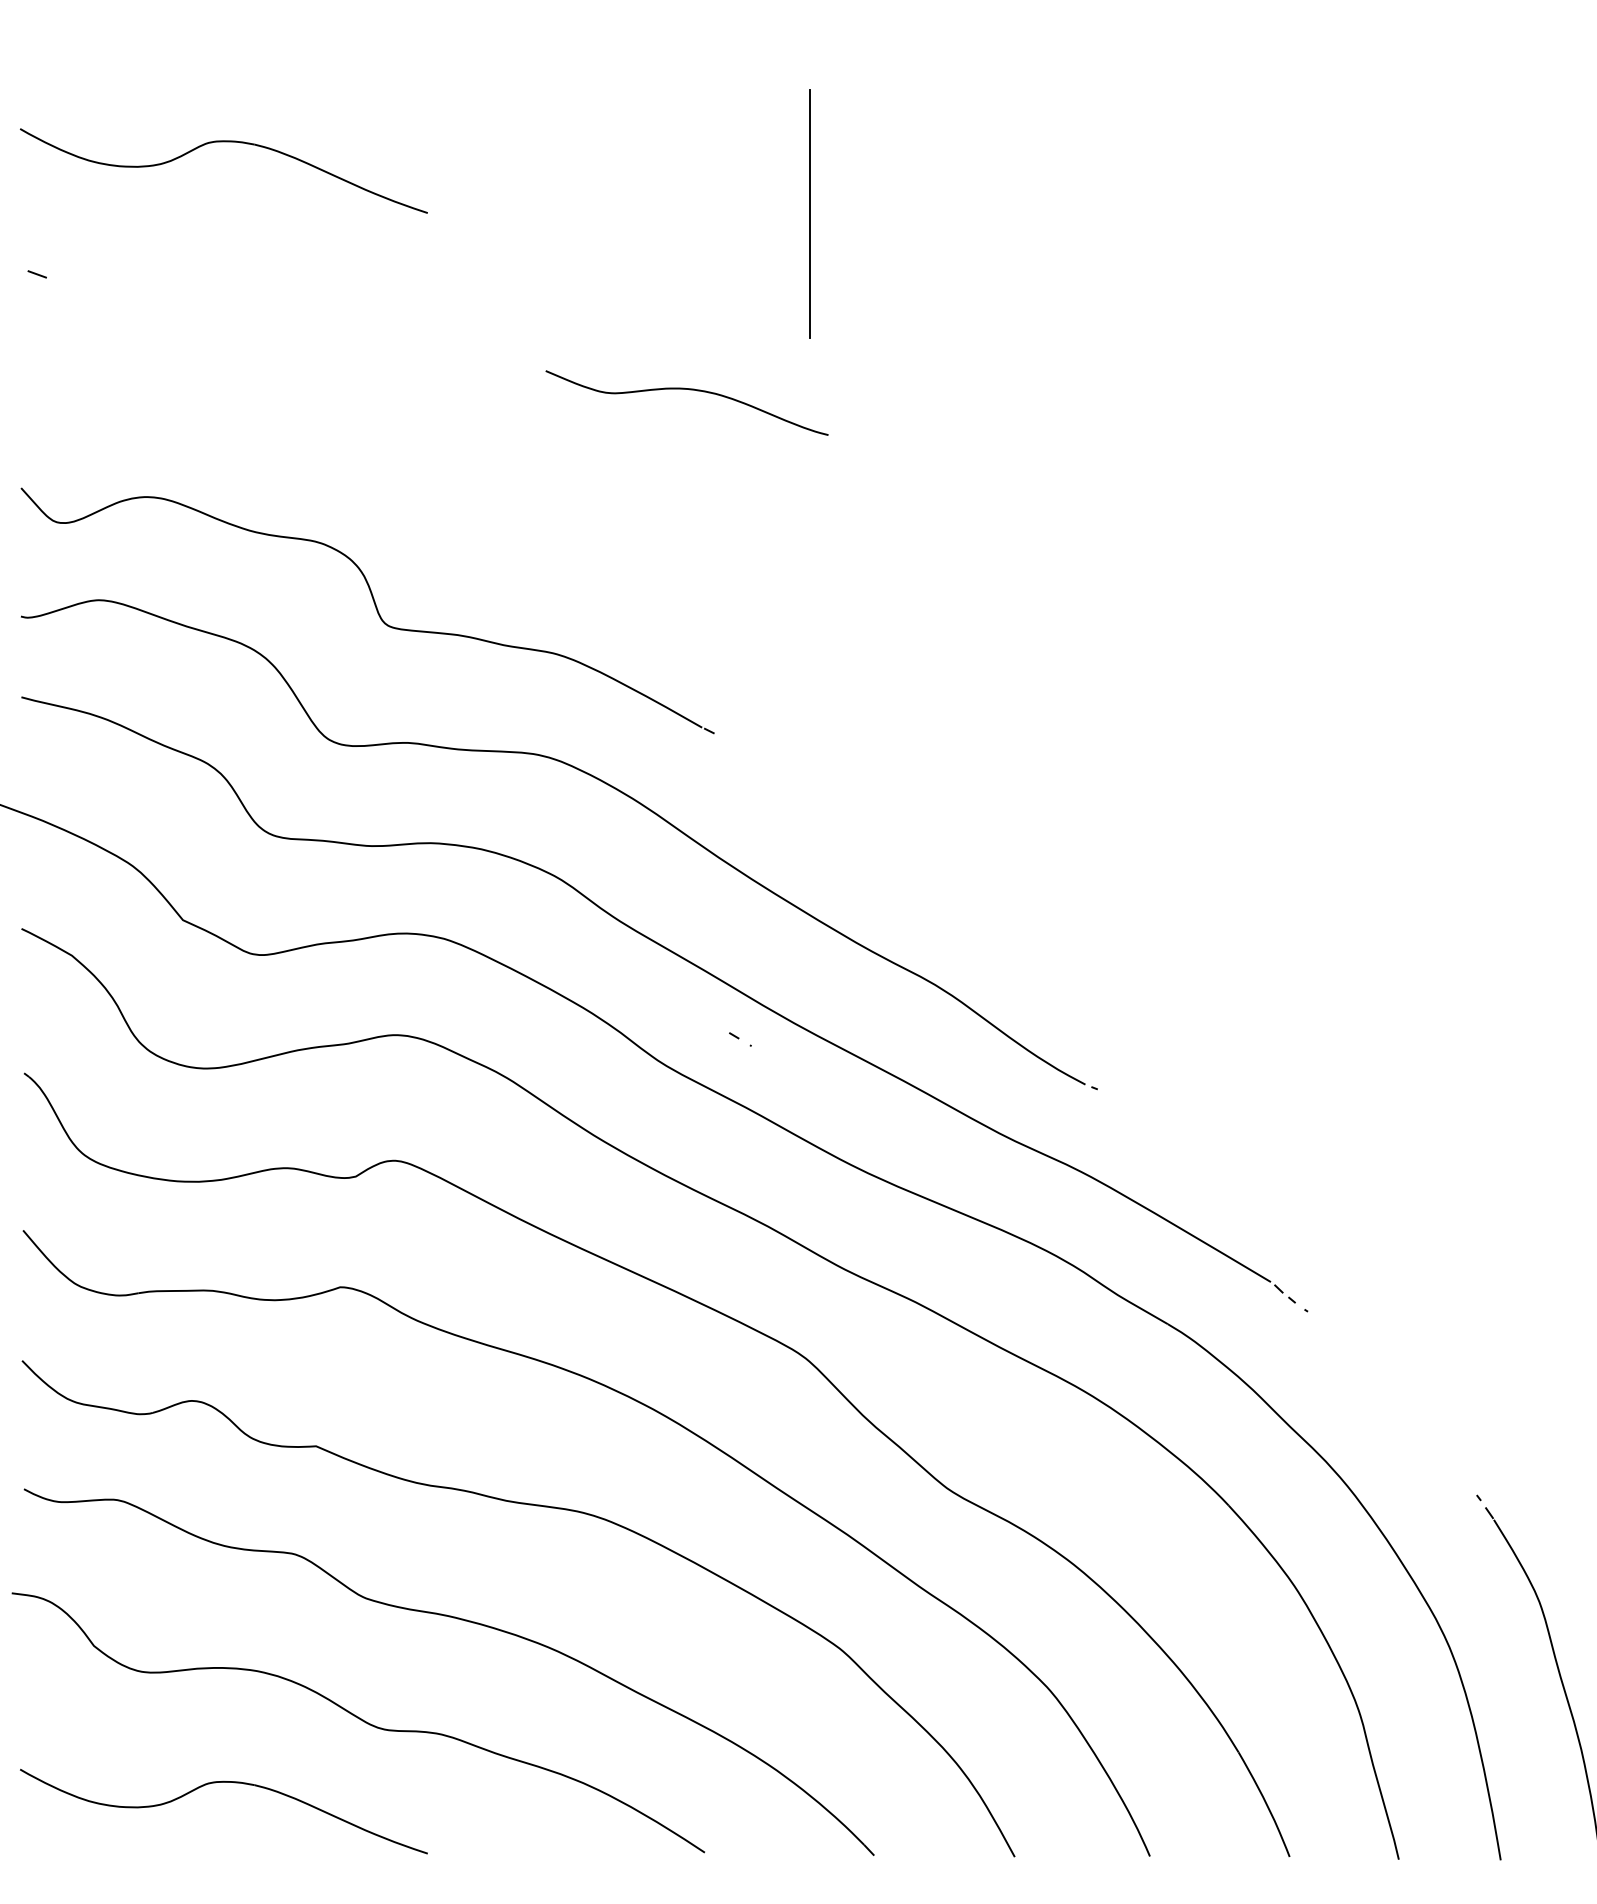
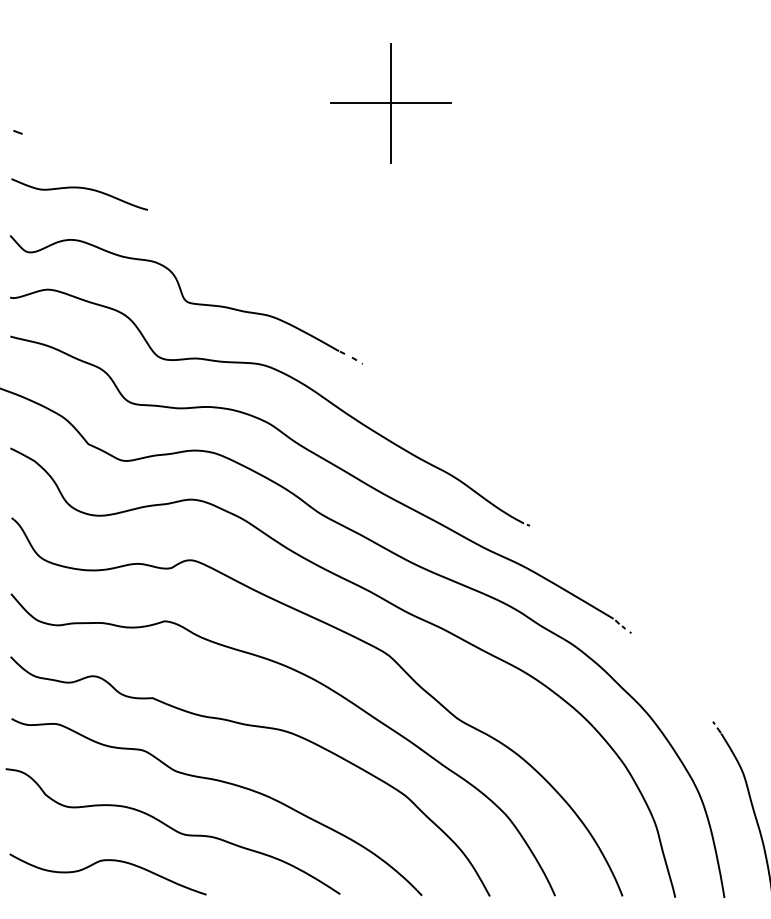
part: (220, 144) -> (106, 69), removed
line: (808, 214) -> (390, 103), added
curve: (686, 390) -> (79, 188), moved
part: (740, 1038) -> (357, 360), moved

